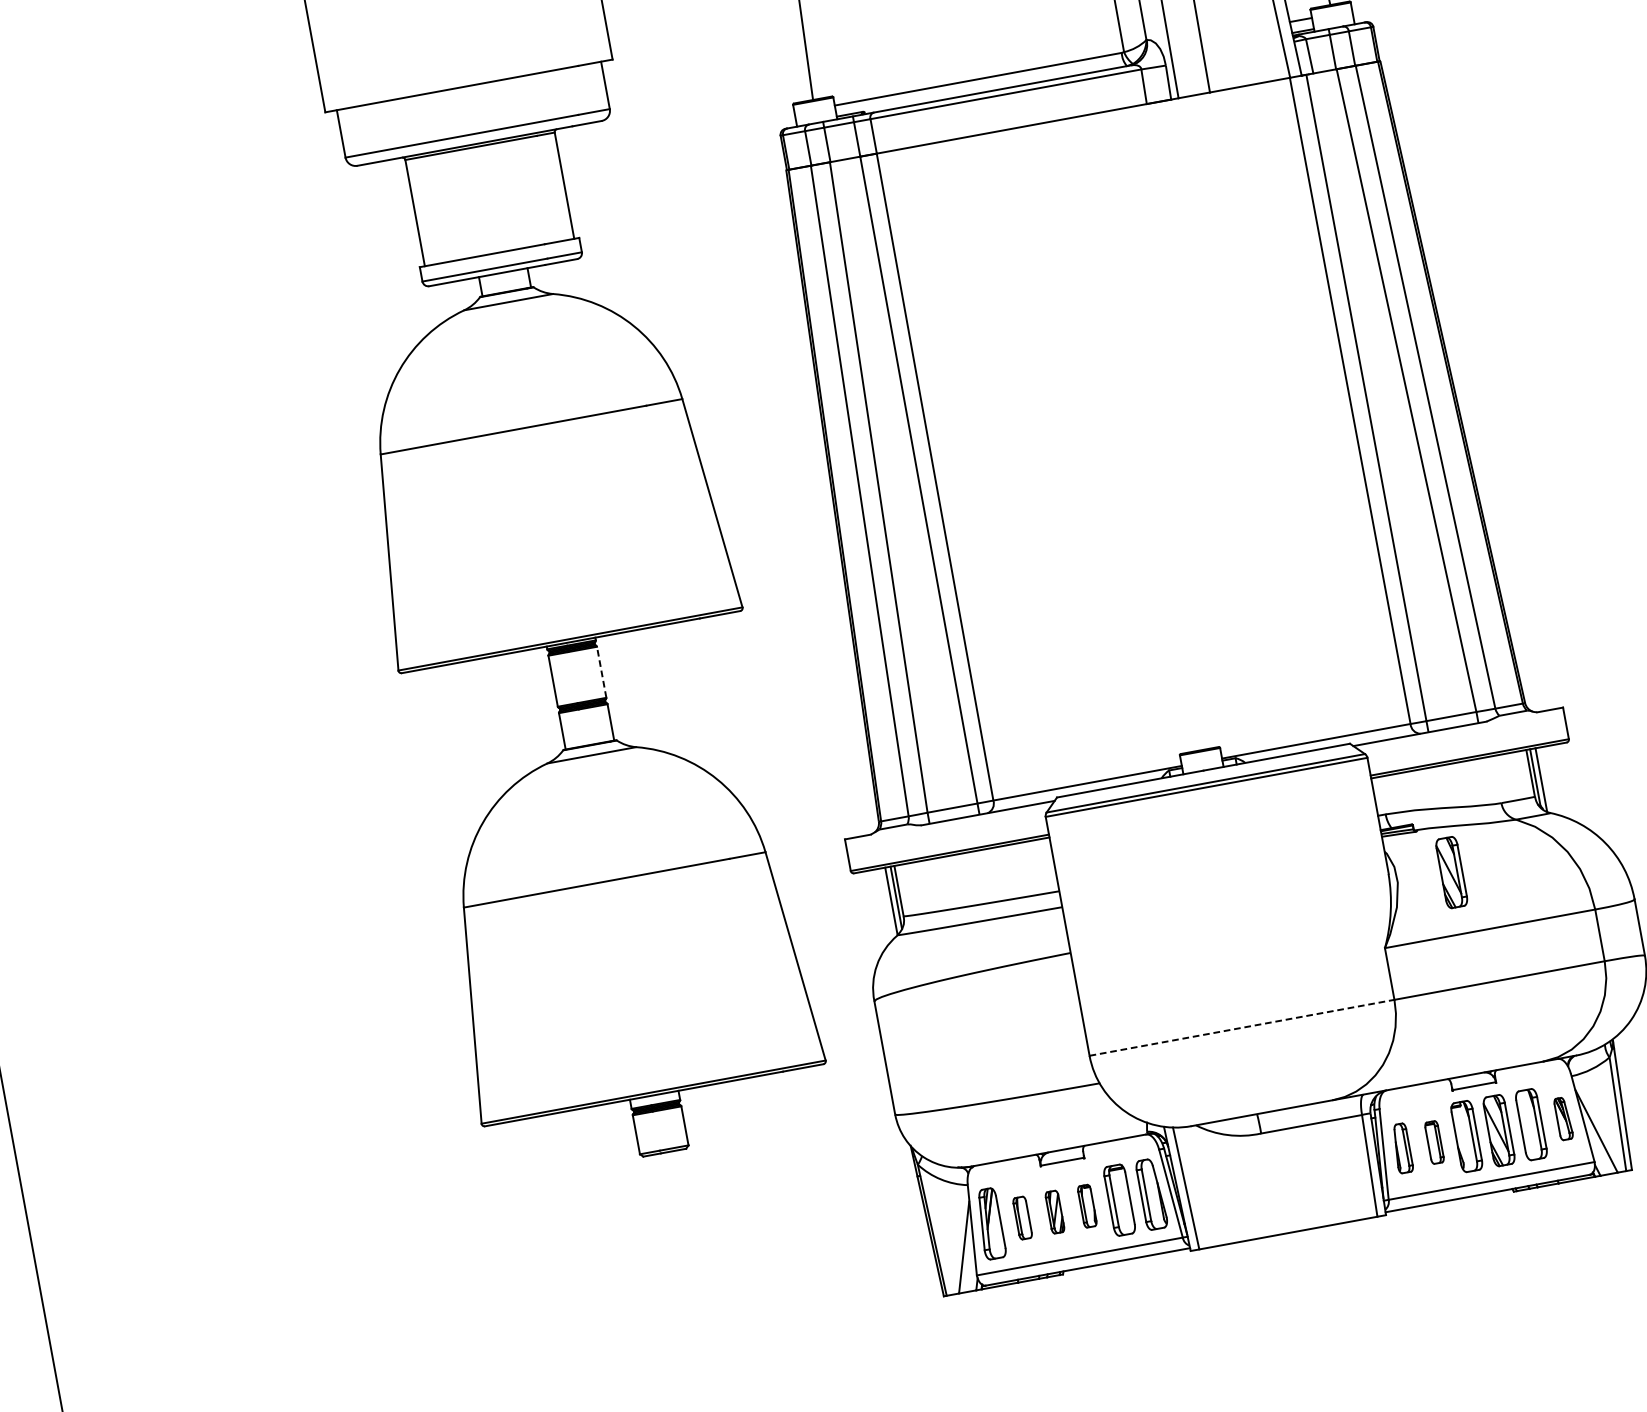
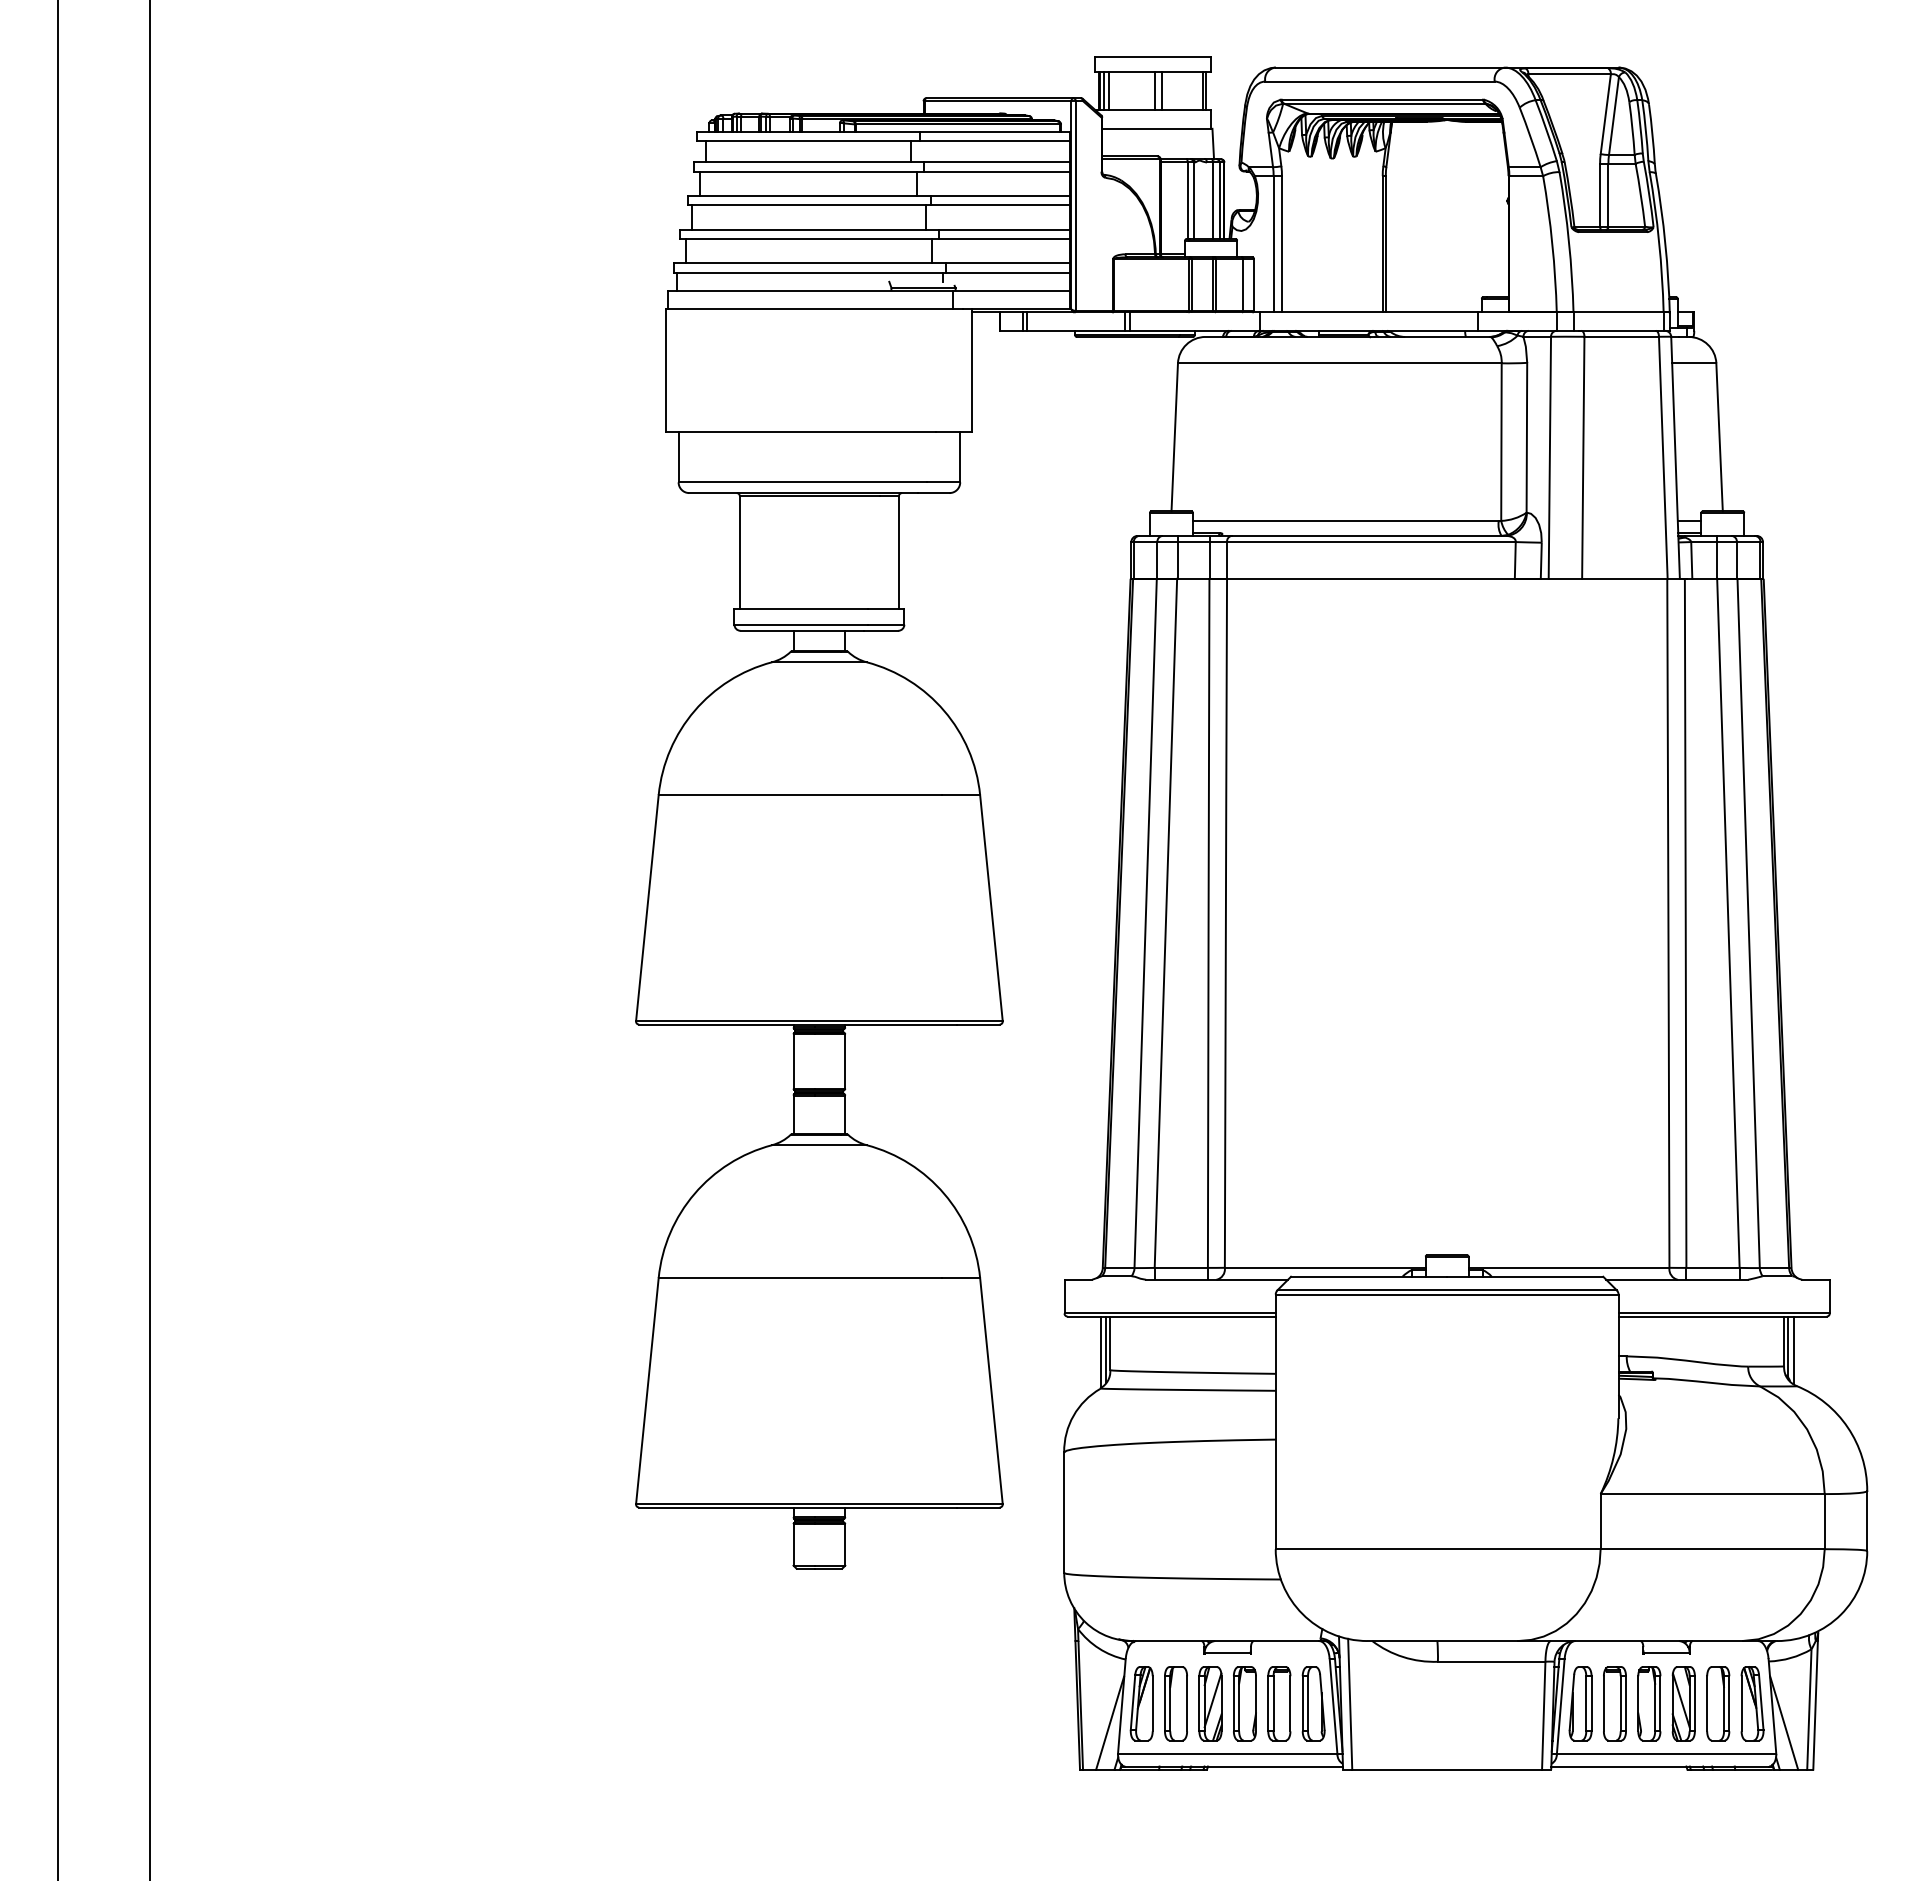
line: (601, 672) -> (845, 1061), dashed -> solid
part: (1451, 872) -> (1683, 1428), removed
line: (1242, 1028) -> (1438, 1549), dashed -> solid
part: (1563, 1118) -> (1752, 1703), size x1.67
part: (1434, 1142) -> (1614, 1703), size x1.67
part: (1402, 1148) -> (1580, 1703), size x1.43
part: (1086, 1205) -> (1244, 1703), size x1.67
part: (1054, 1211) -> (1210, 1703), size x1.67
part: (1022, 1217) -> (1175, 1703), size x1.67

